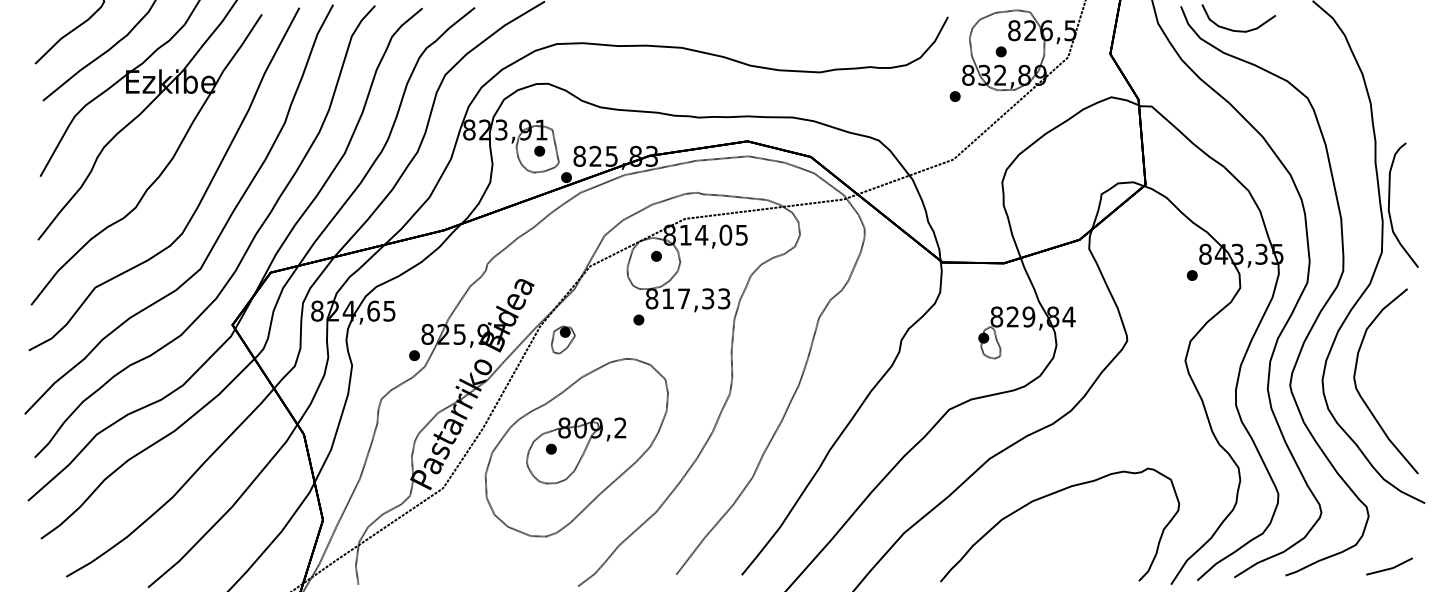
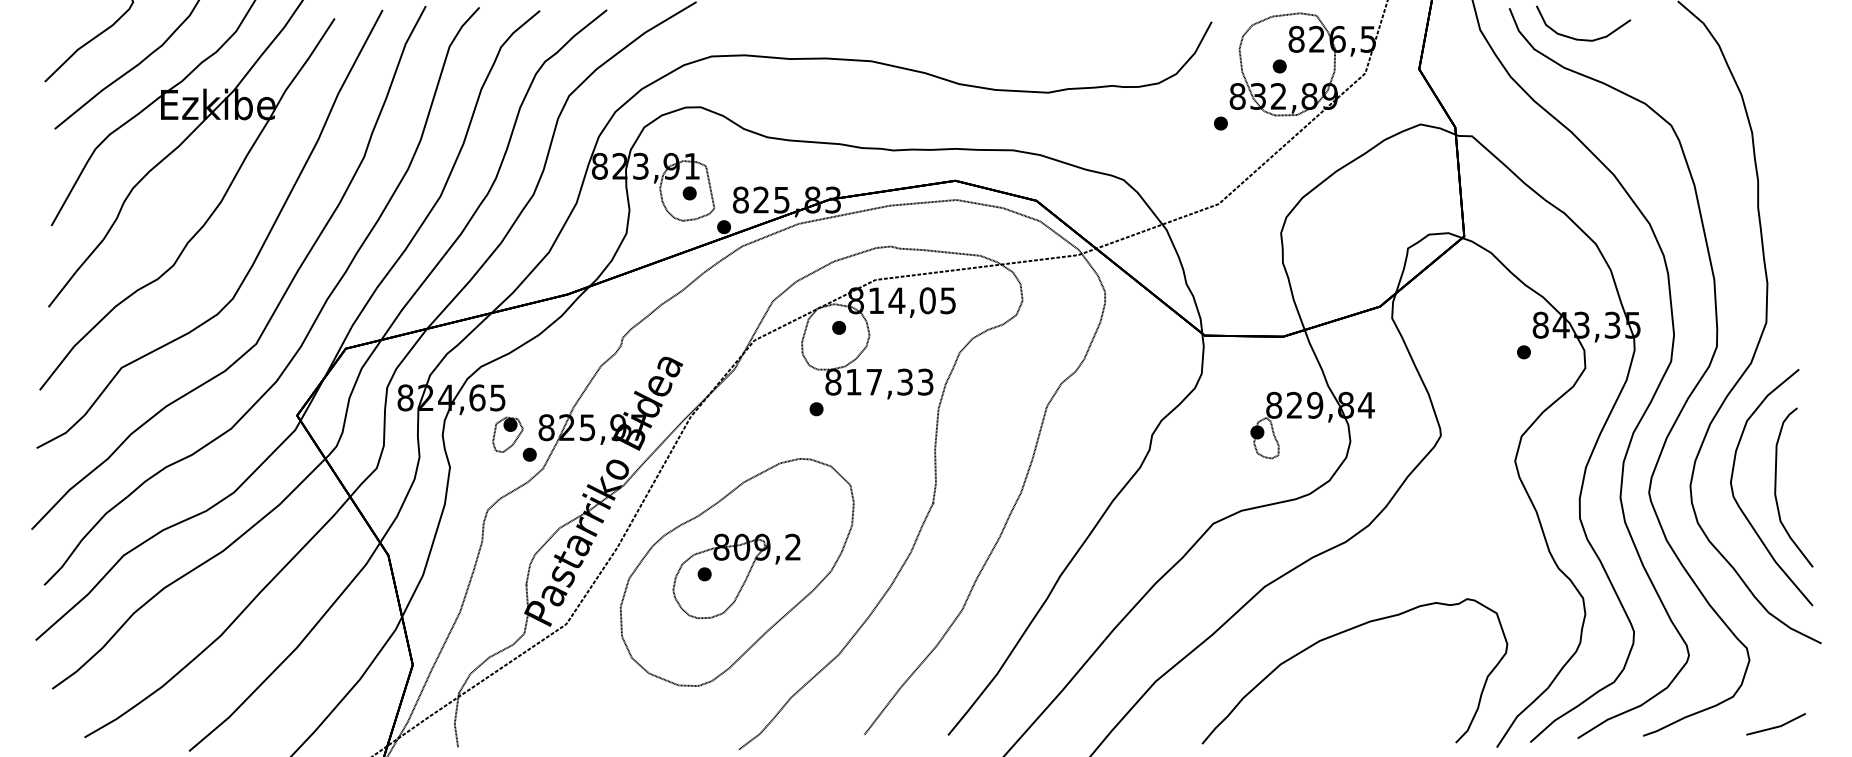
curve: (1389, 205) -> (1776, 487), moved
part: (562, 339) -> (507, 434), moved

